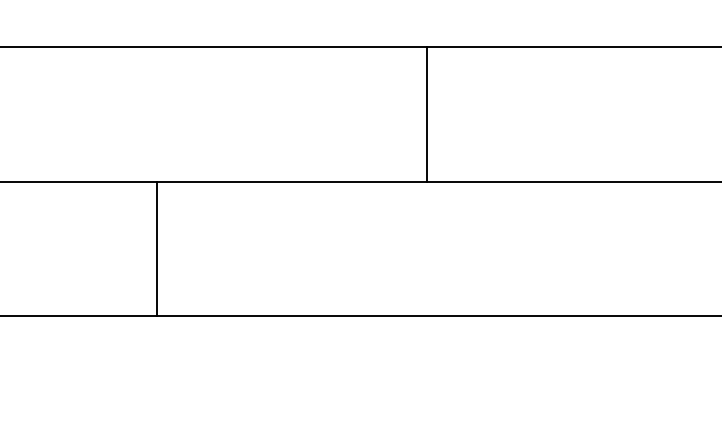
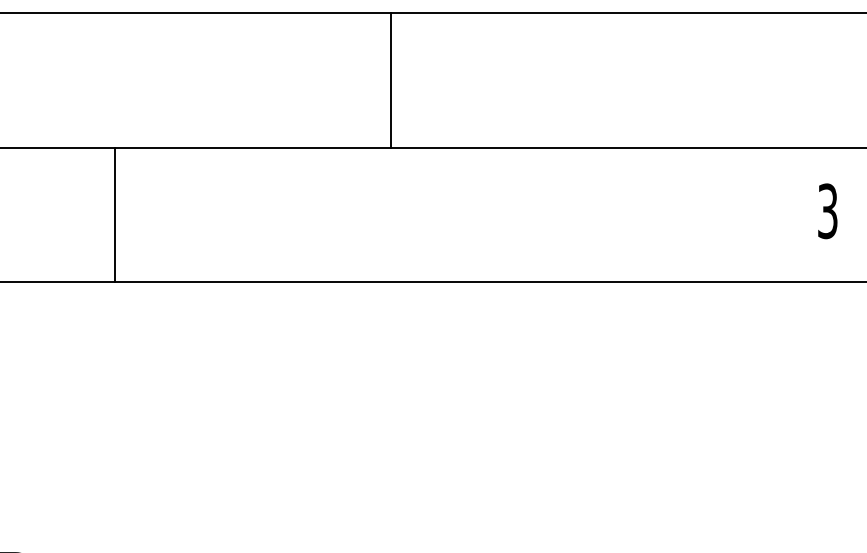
line: (426, 114) -> (390, 80), moved
line: (157, 248) -> (115, 214), moved

